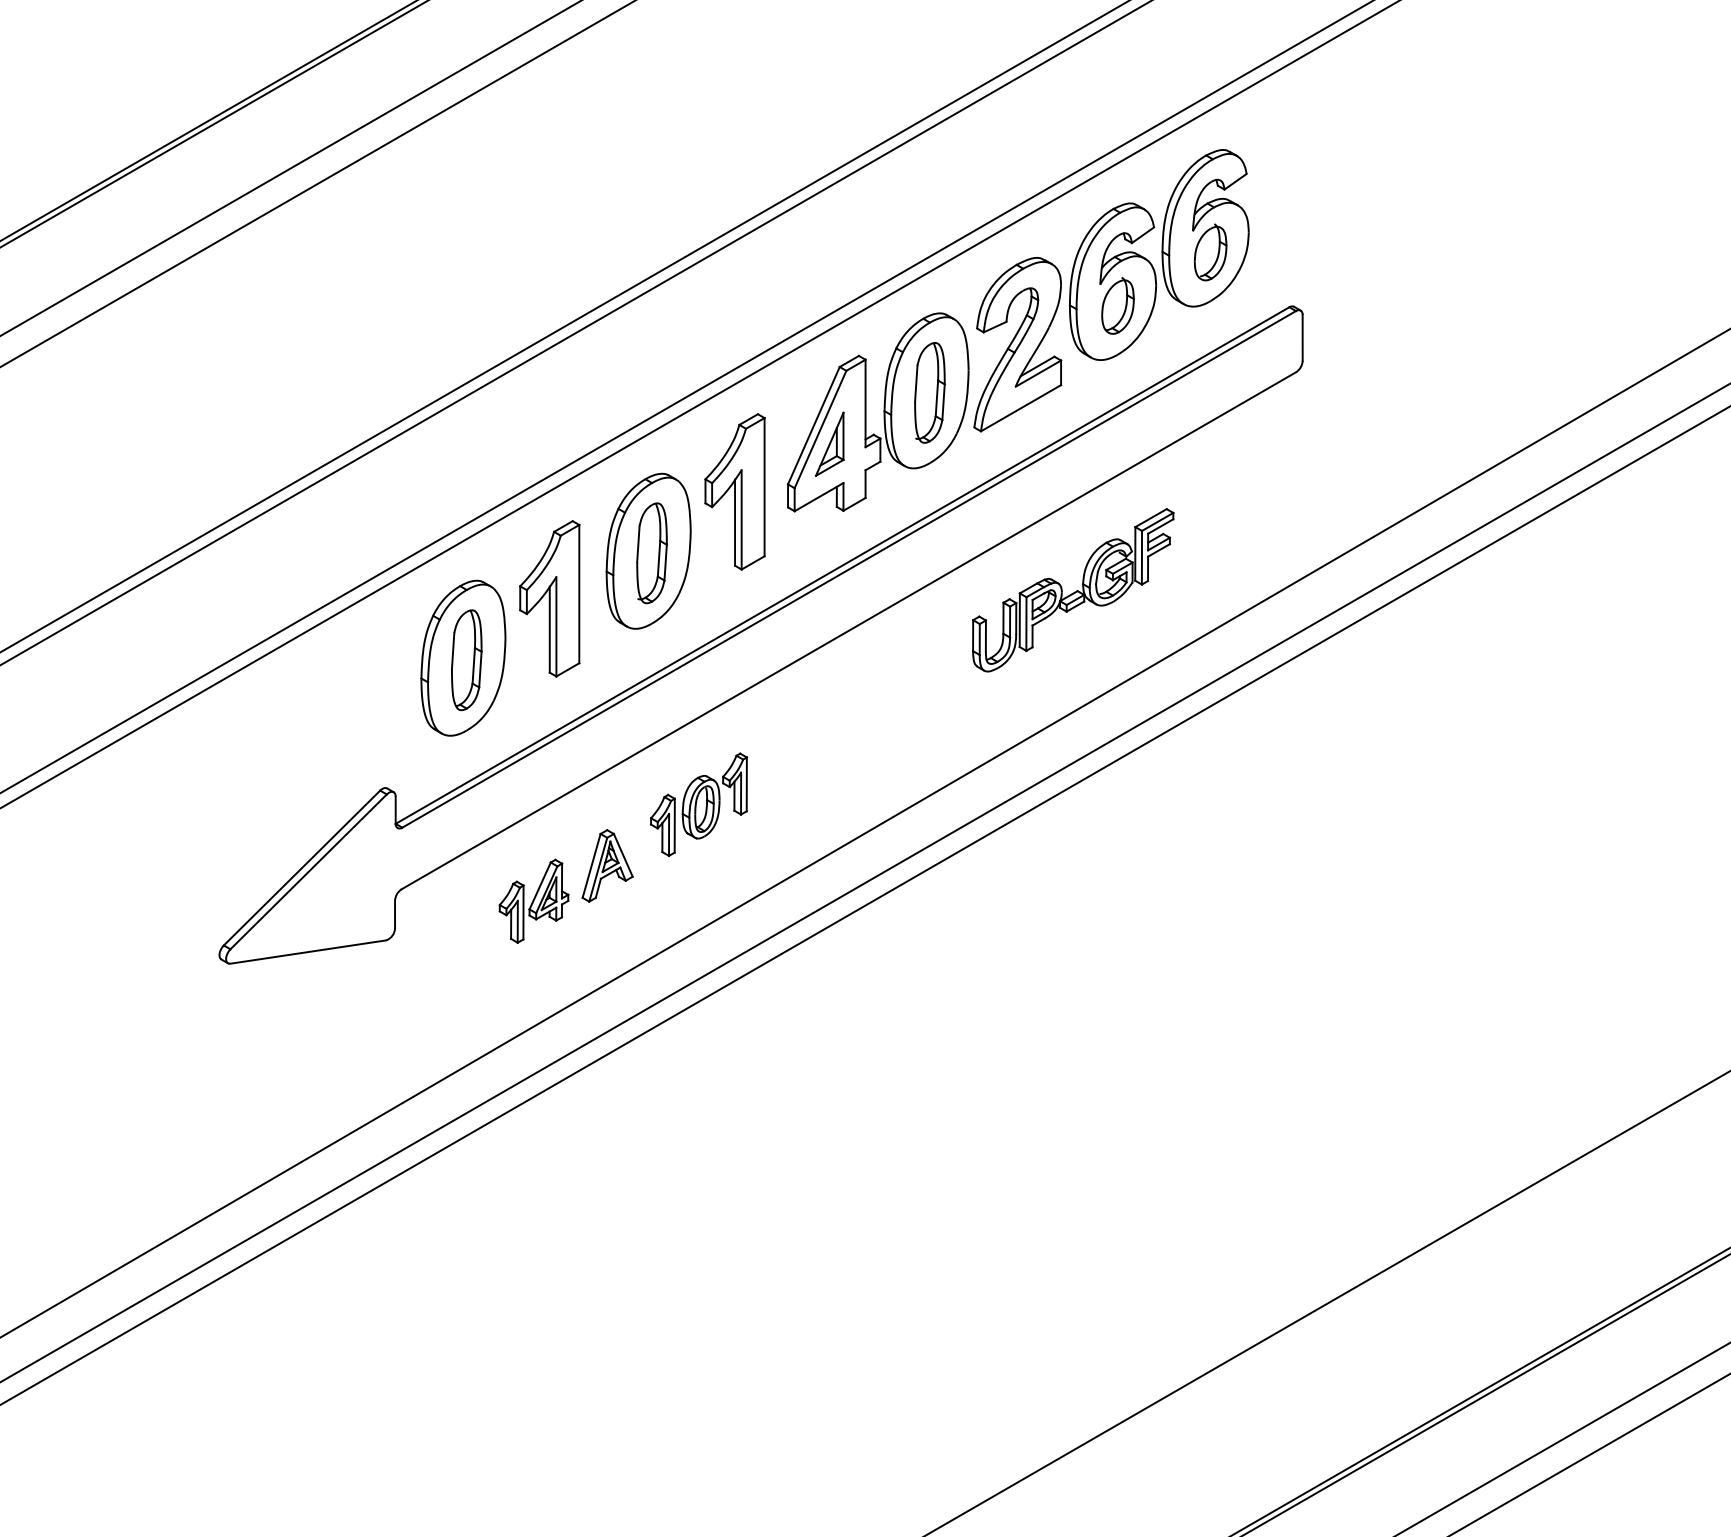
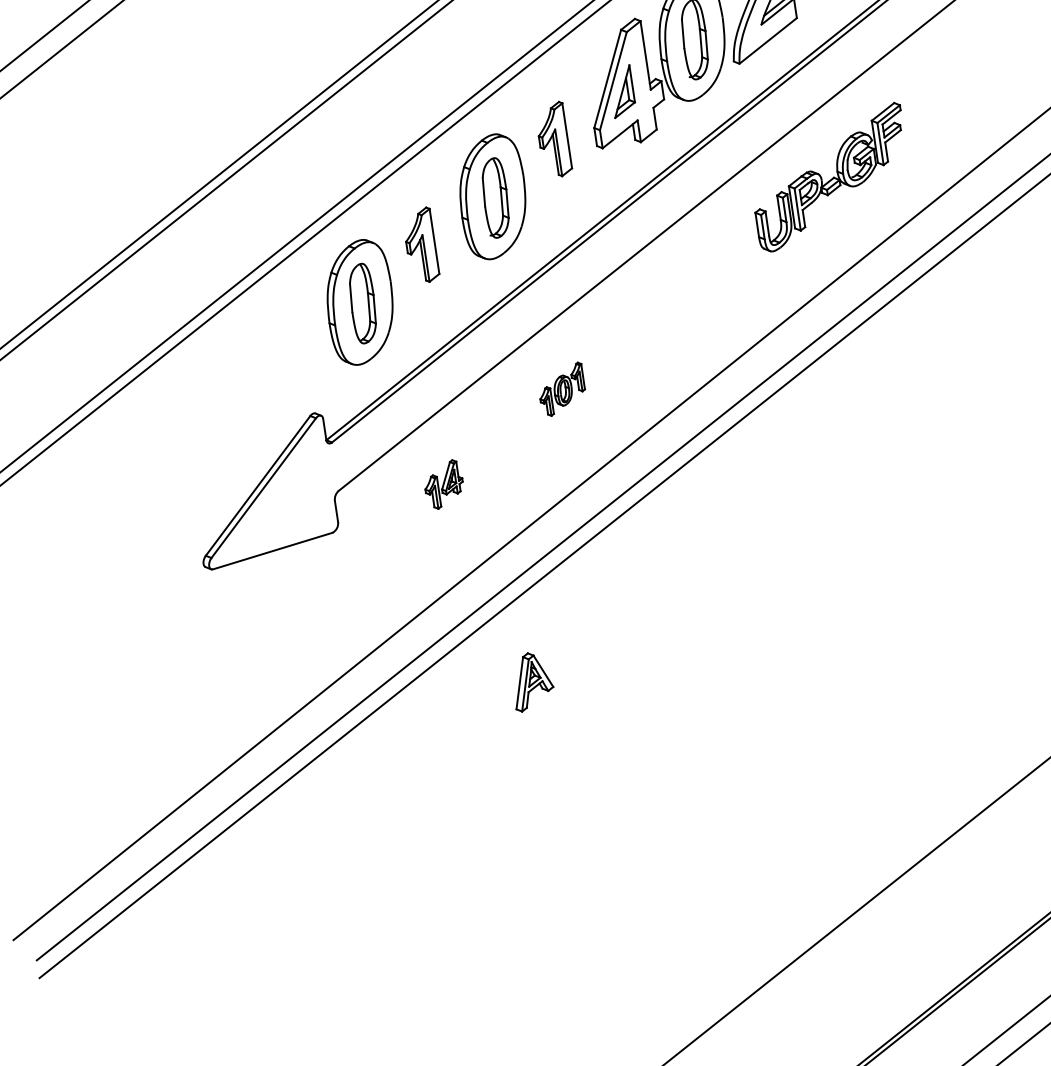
part: (734, 491) -> (553, 139), size x0.6
part: (549, 598) -> (420, 245), size x0.6
part: (698, 804) -> (561, 389), size x0.6
part: (607, 865) -> (532, 681), moved
part: (533, 900) -> (443, 484), size x0.7

